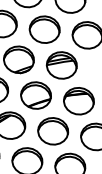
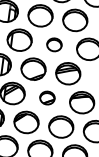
part: (44, 29) -> (54, 44), size x0.6
part: (36, 94) -> (47, 97), size x0.6

